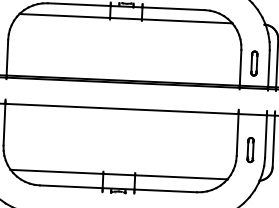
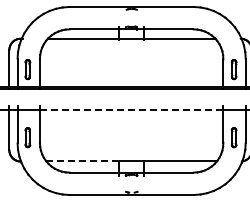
line: (121, 108) -> (131, 109), solid -> dashed
line: (57, 172) -> (83, 161), solid -> dashed

